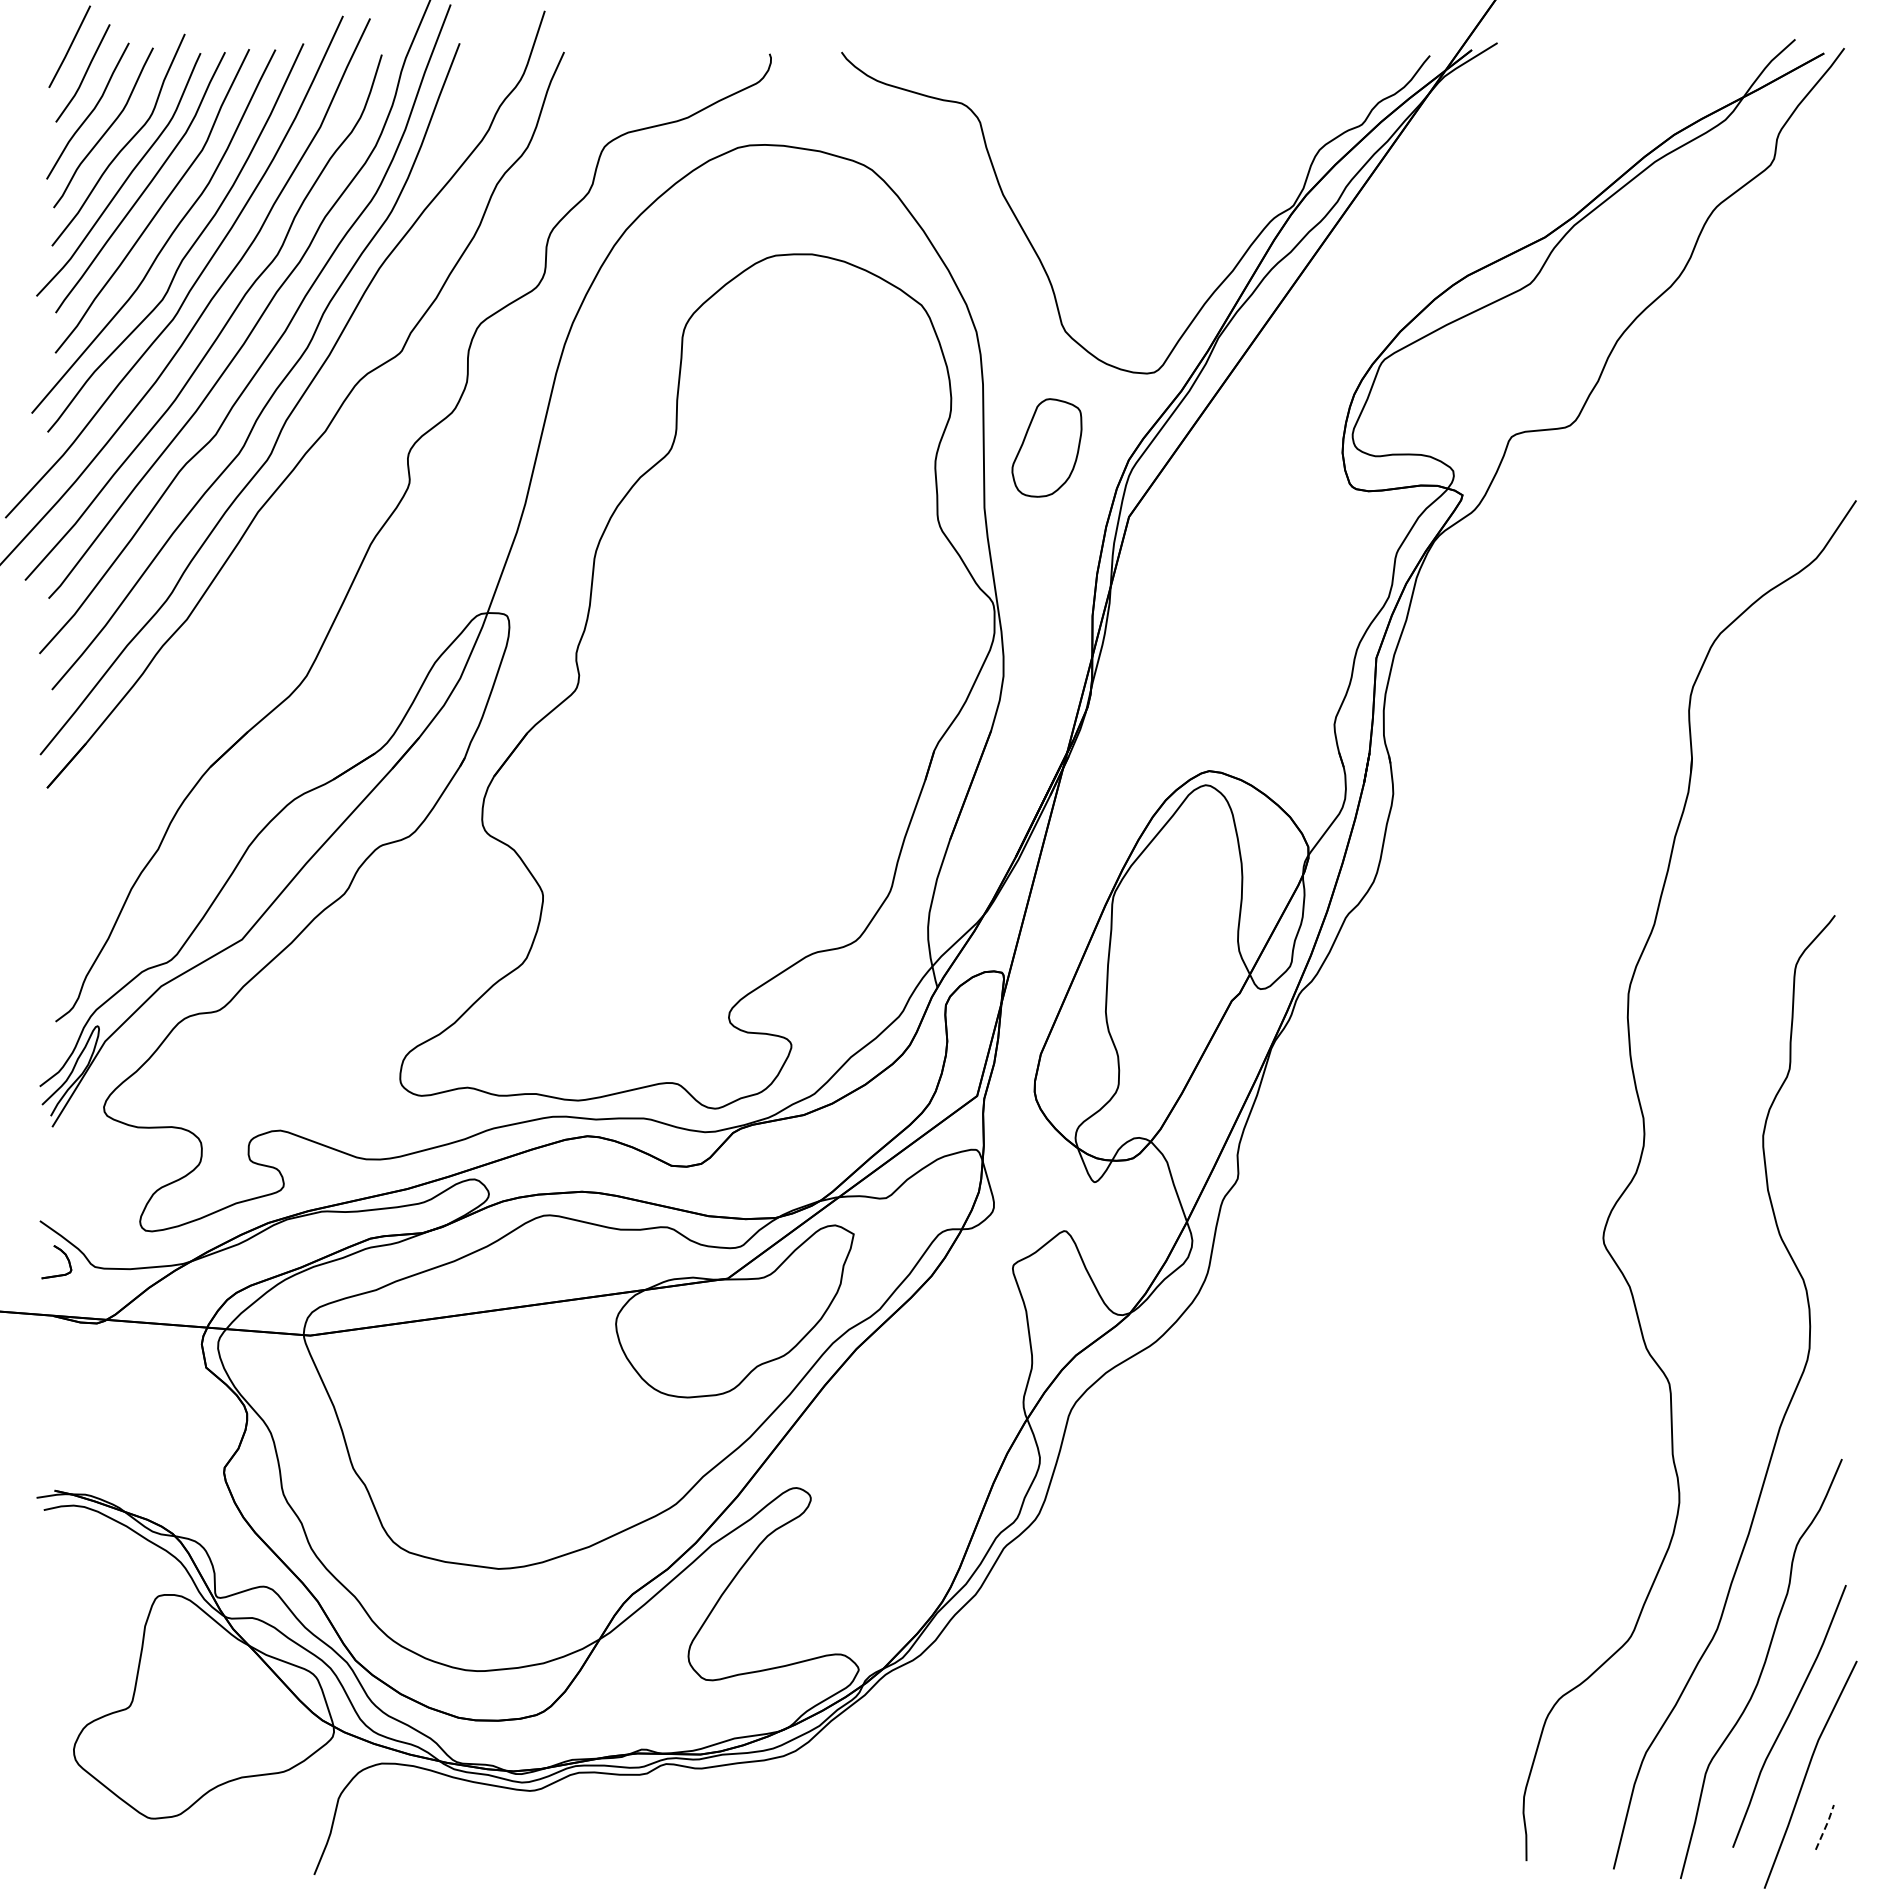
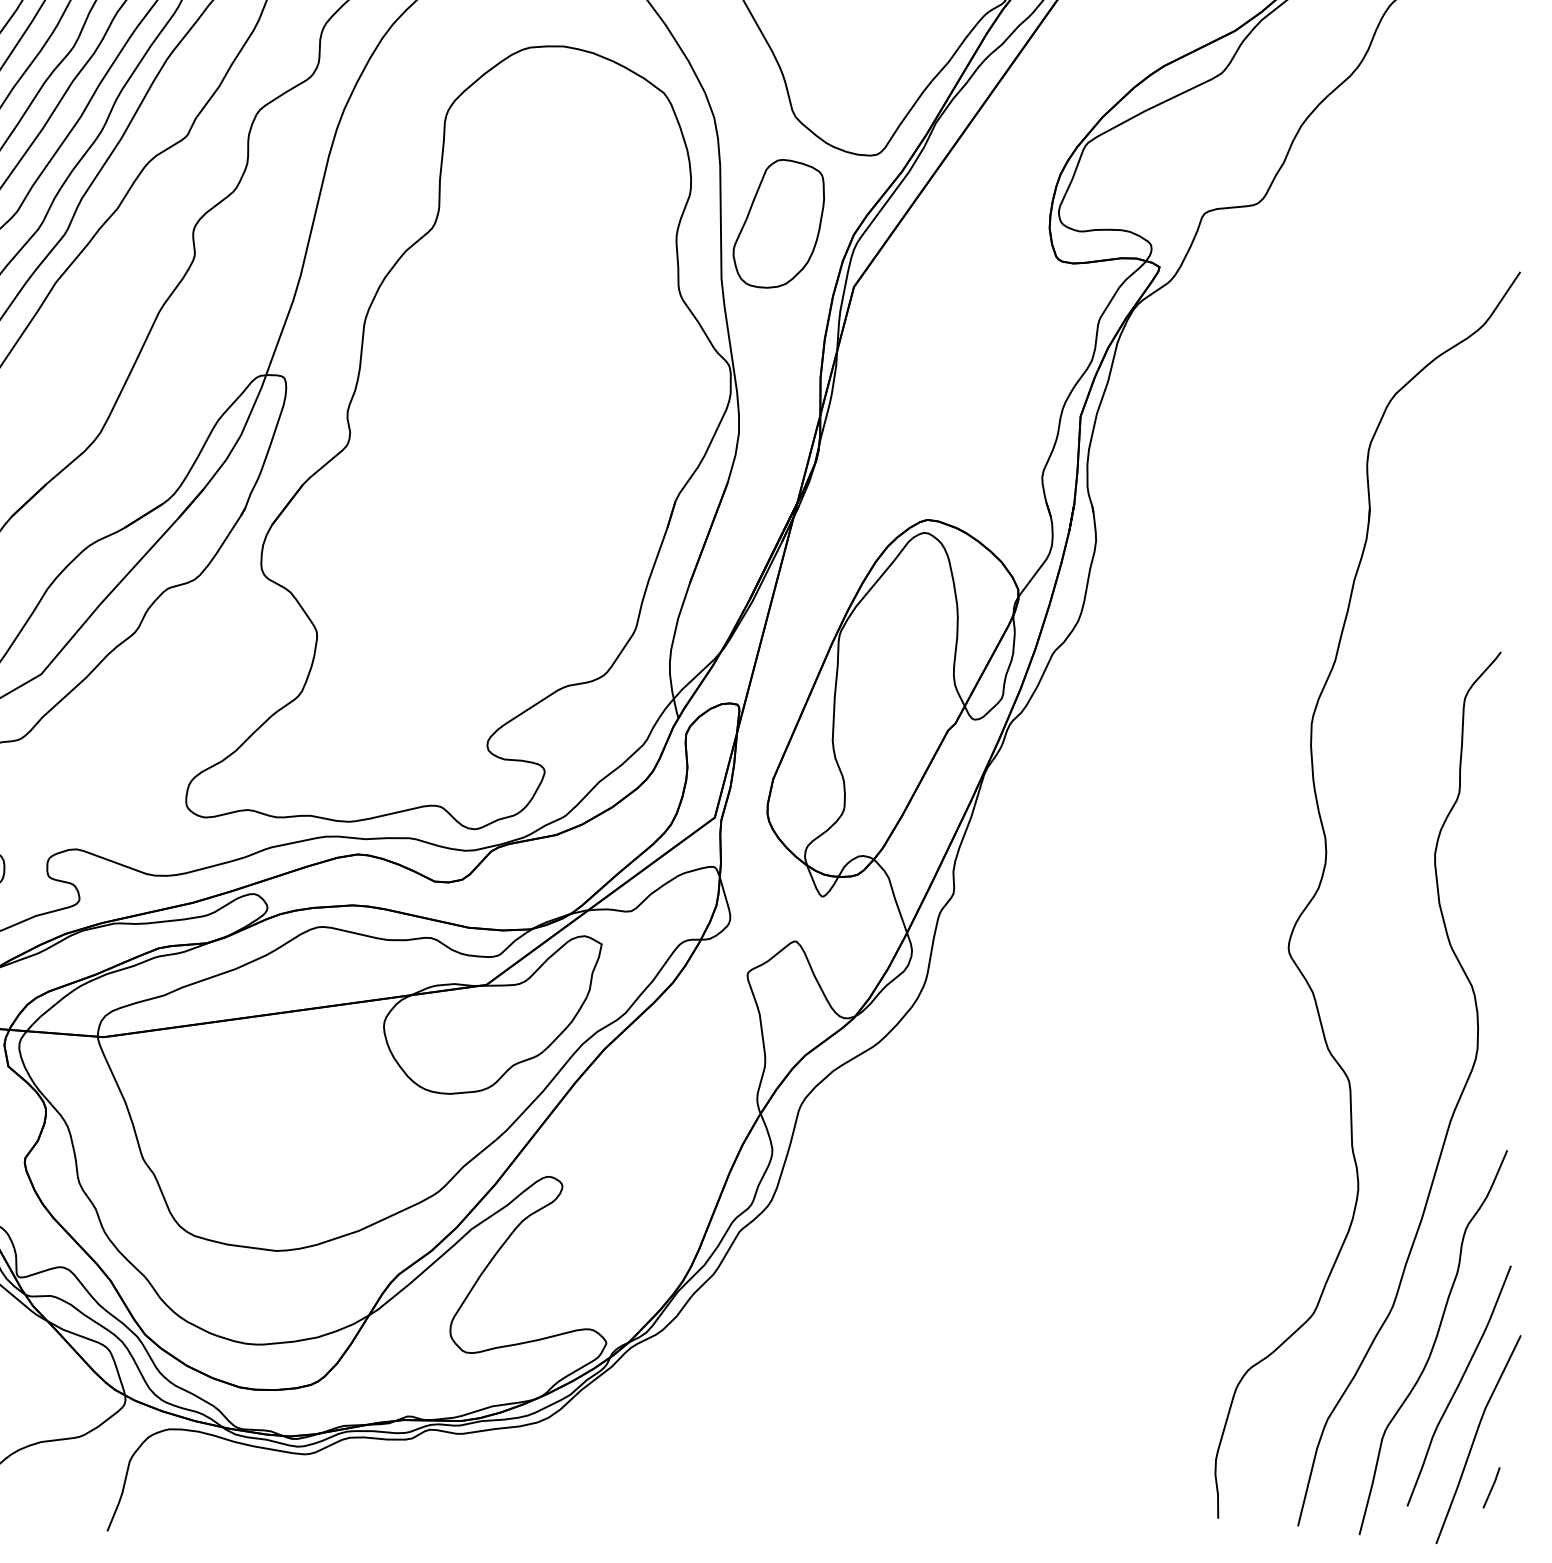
part: (1046, 447) -> (778, 223), size x1.43
line: (1825, 1826) -> (1492, 1486), dashed -> solid

